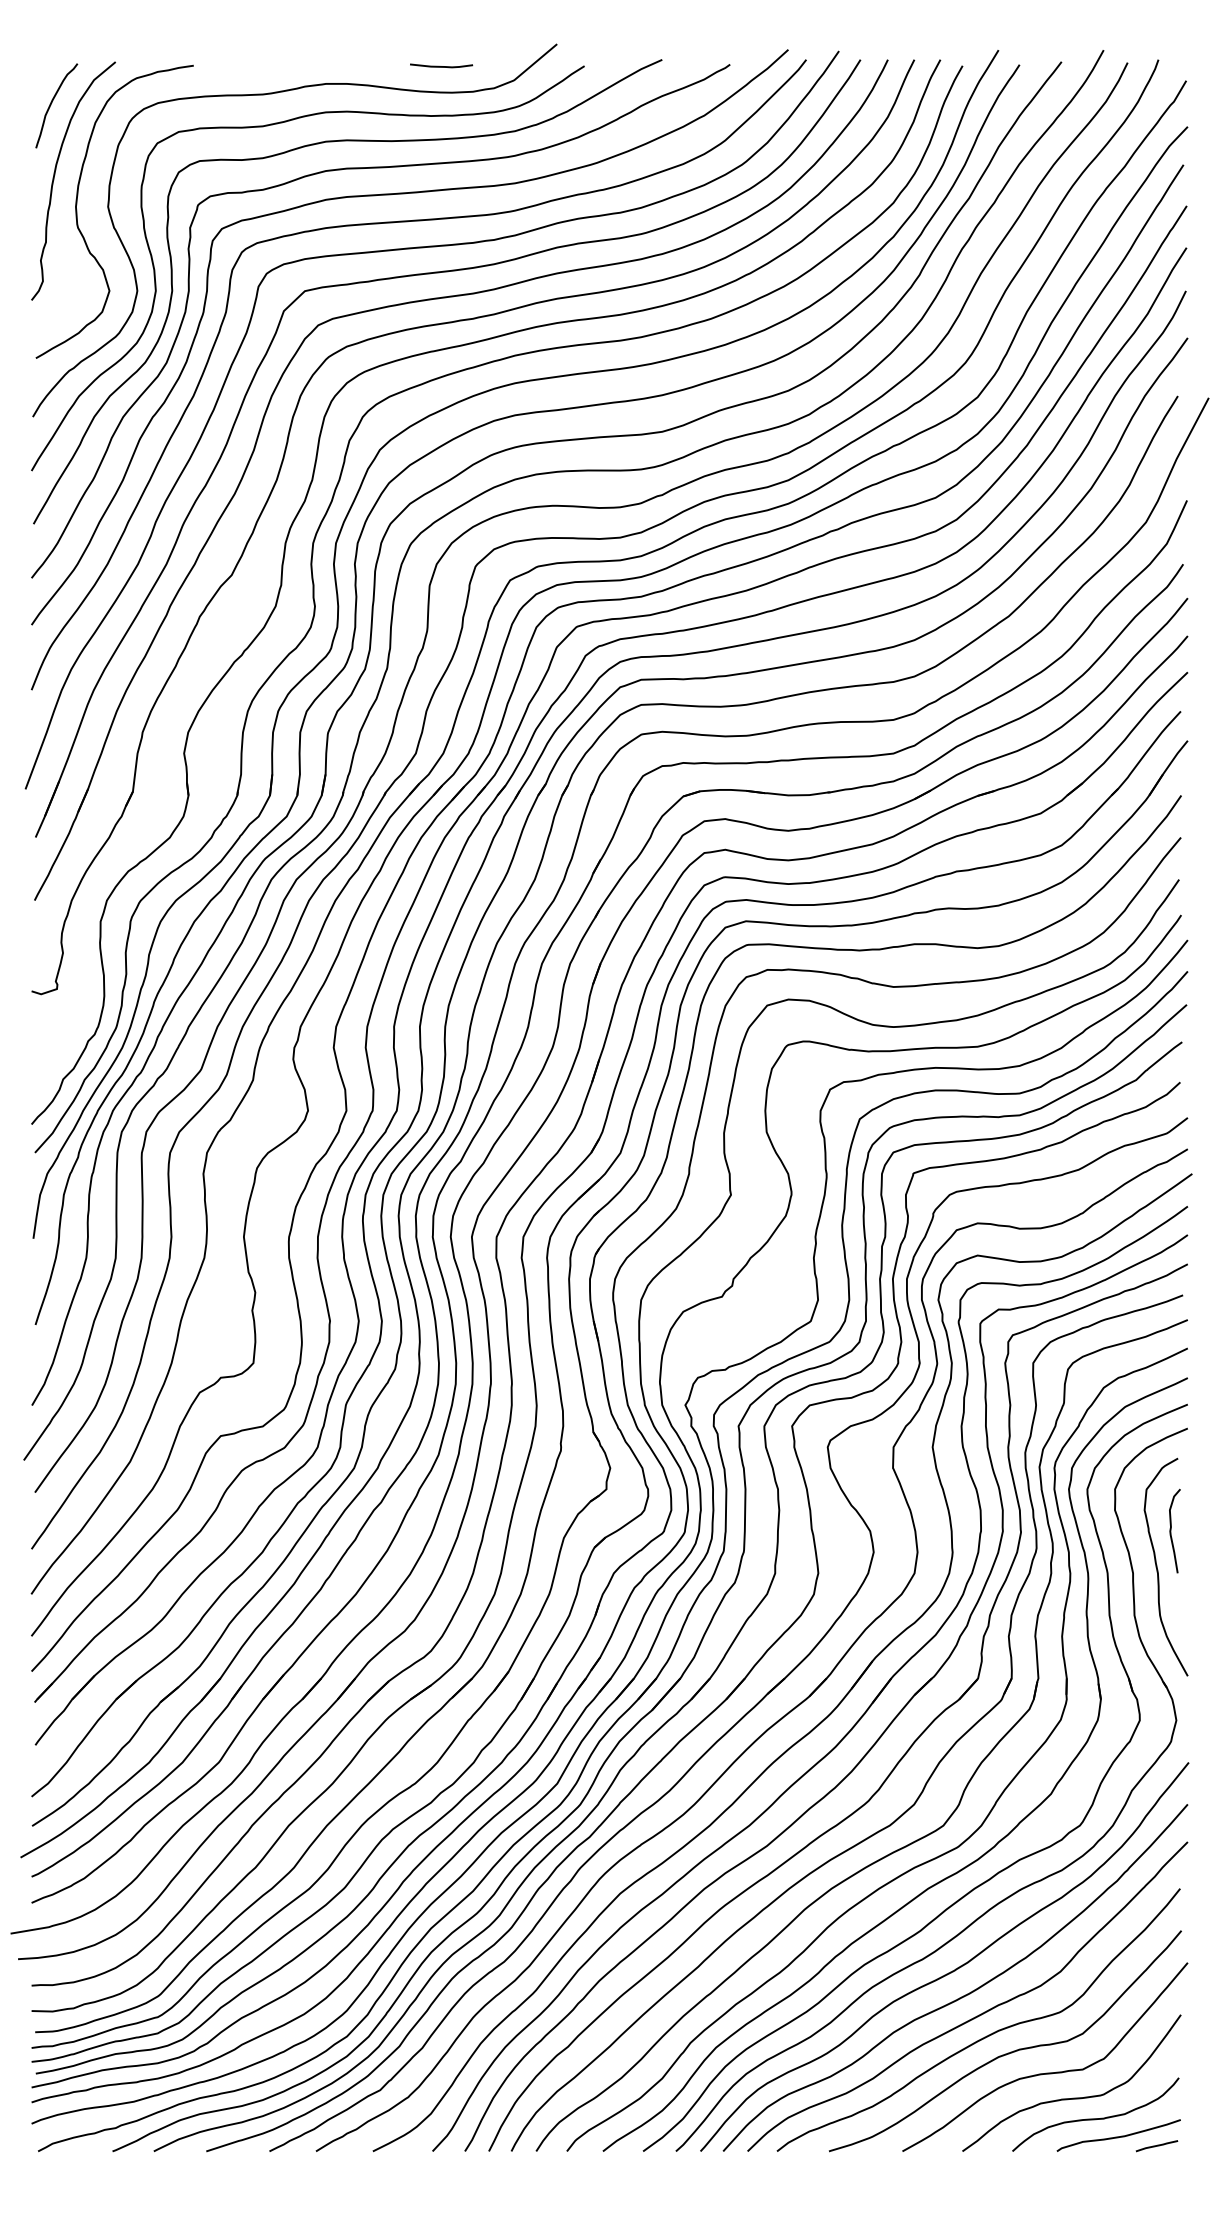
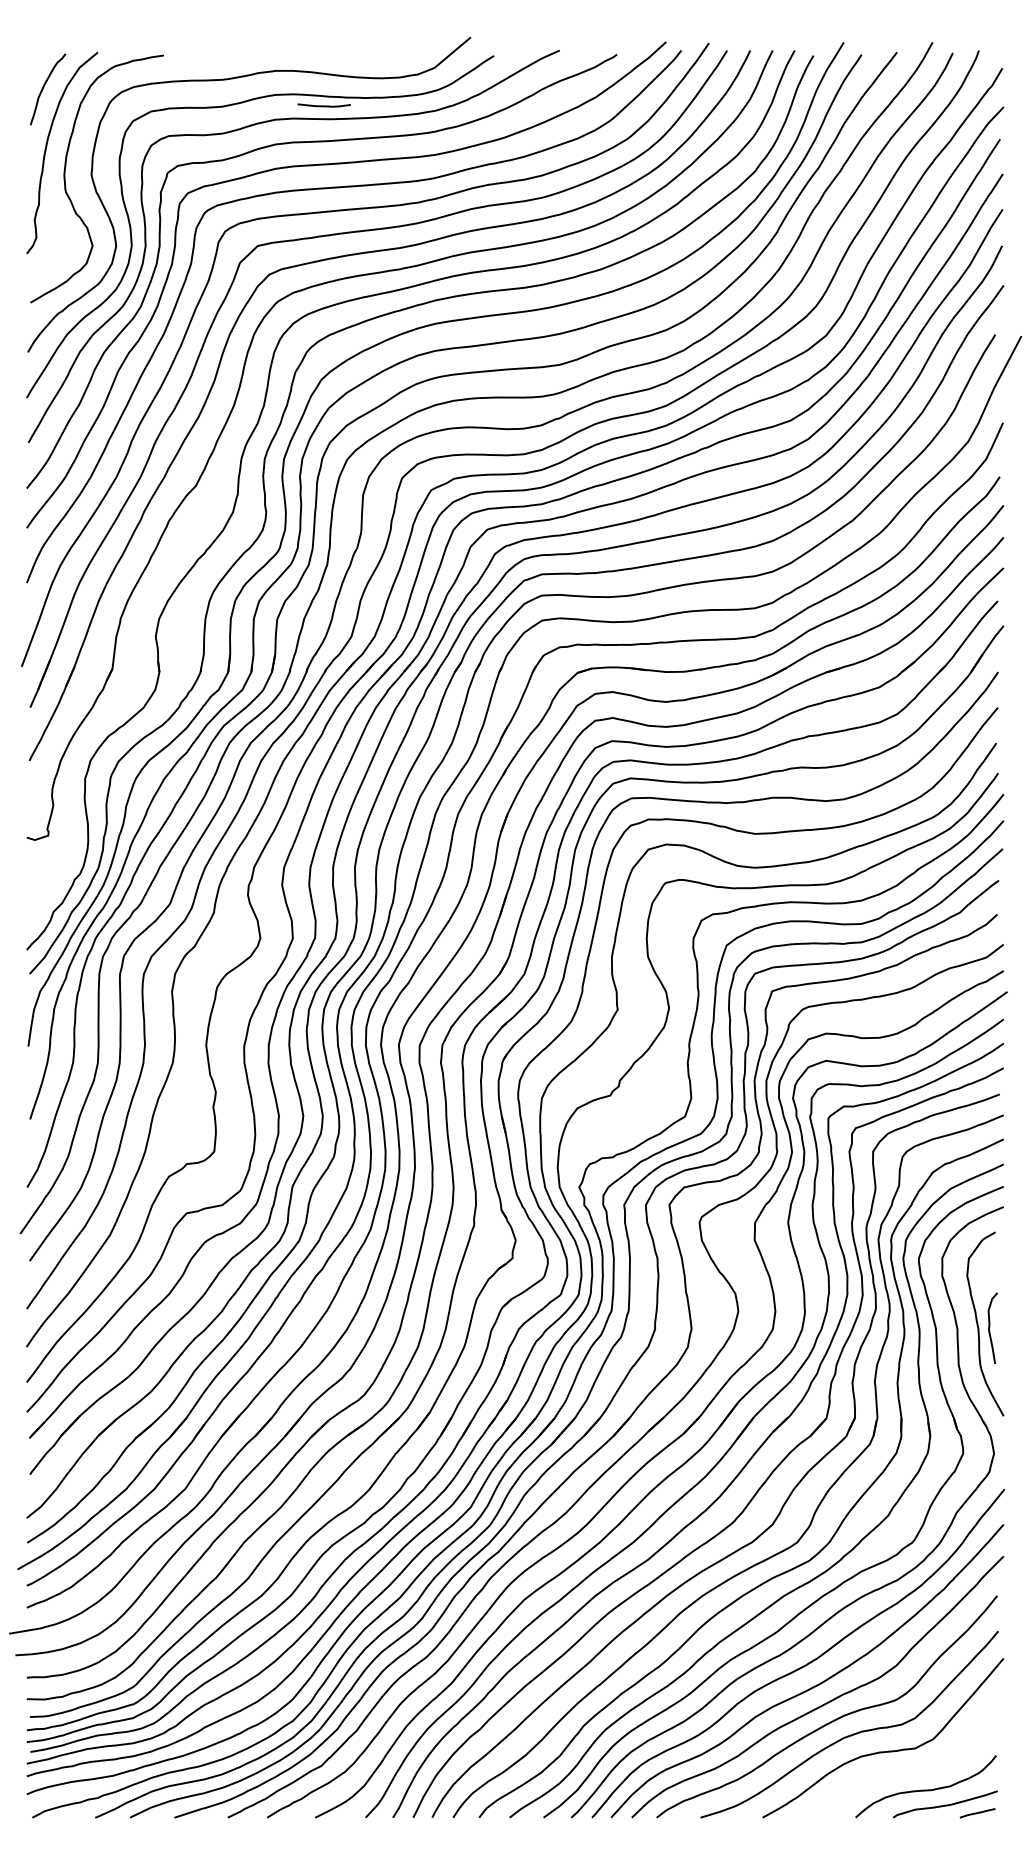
curve: (441, 66) -> (324, 106), moved
curve: (1171, 1530) -> (989, 1327), moved
curve: (1072, 2097) -> (906, 1772), removed

